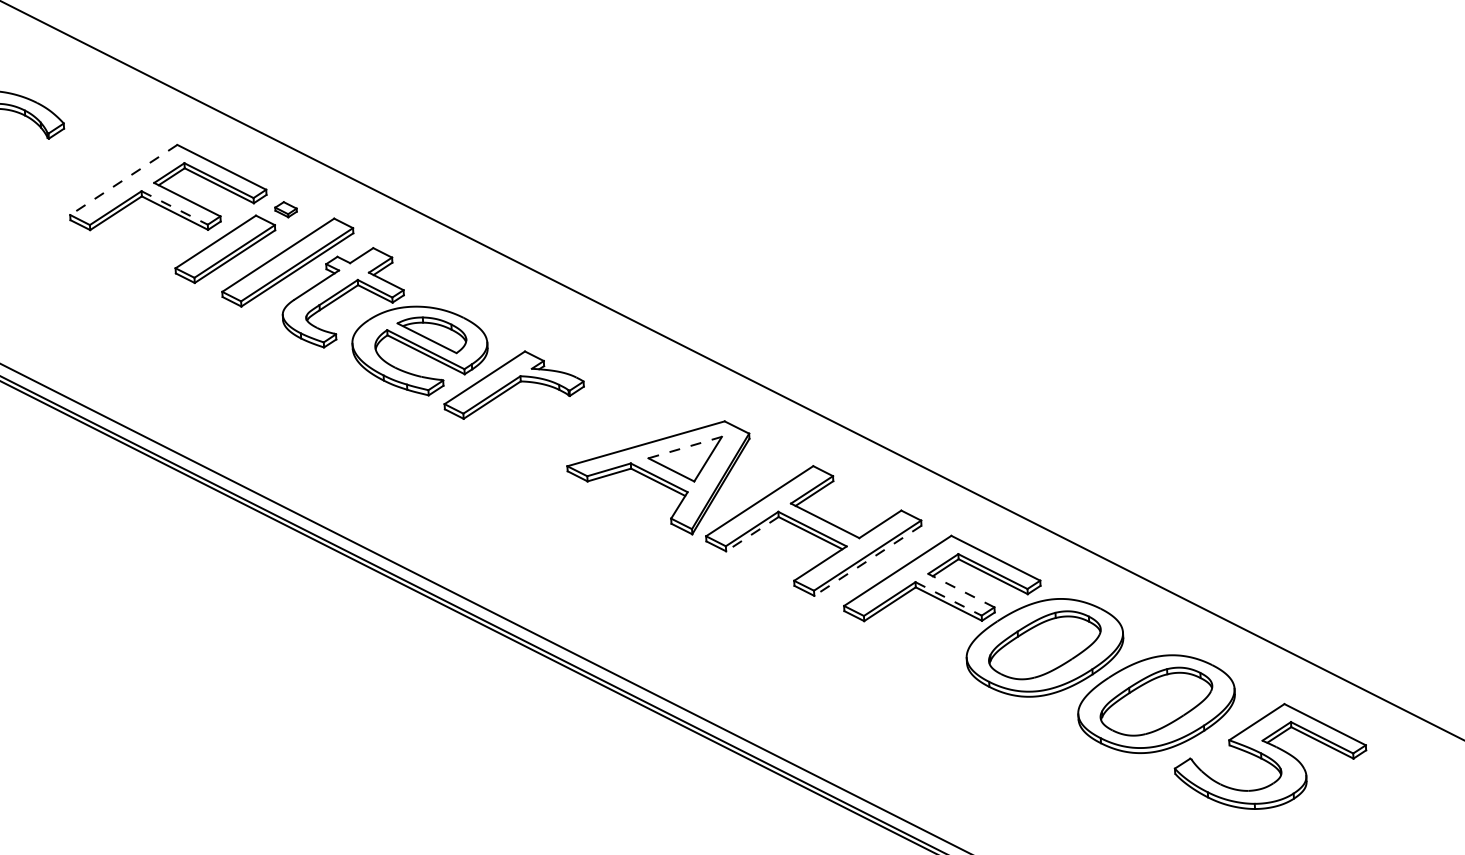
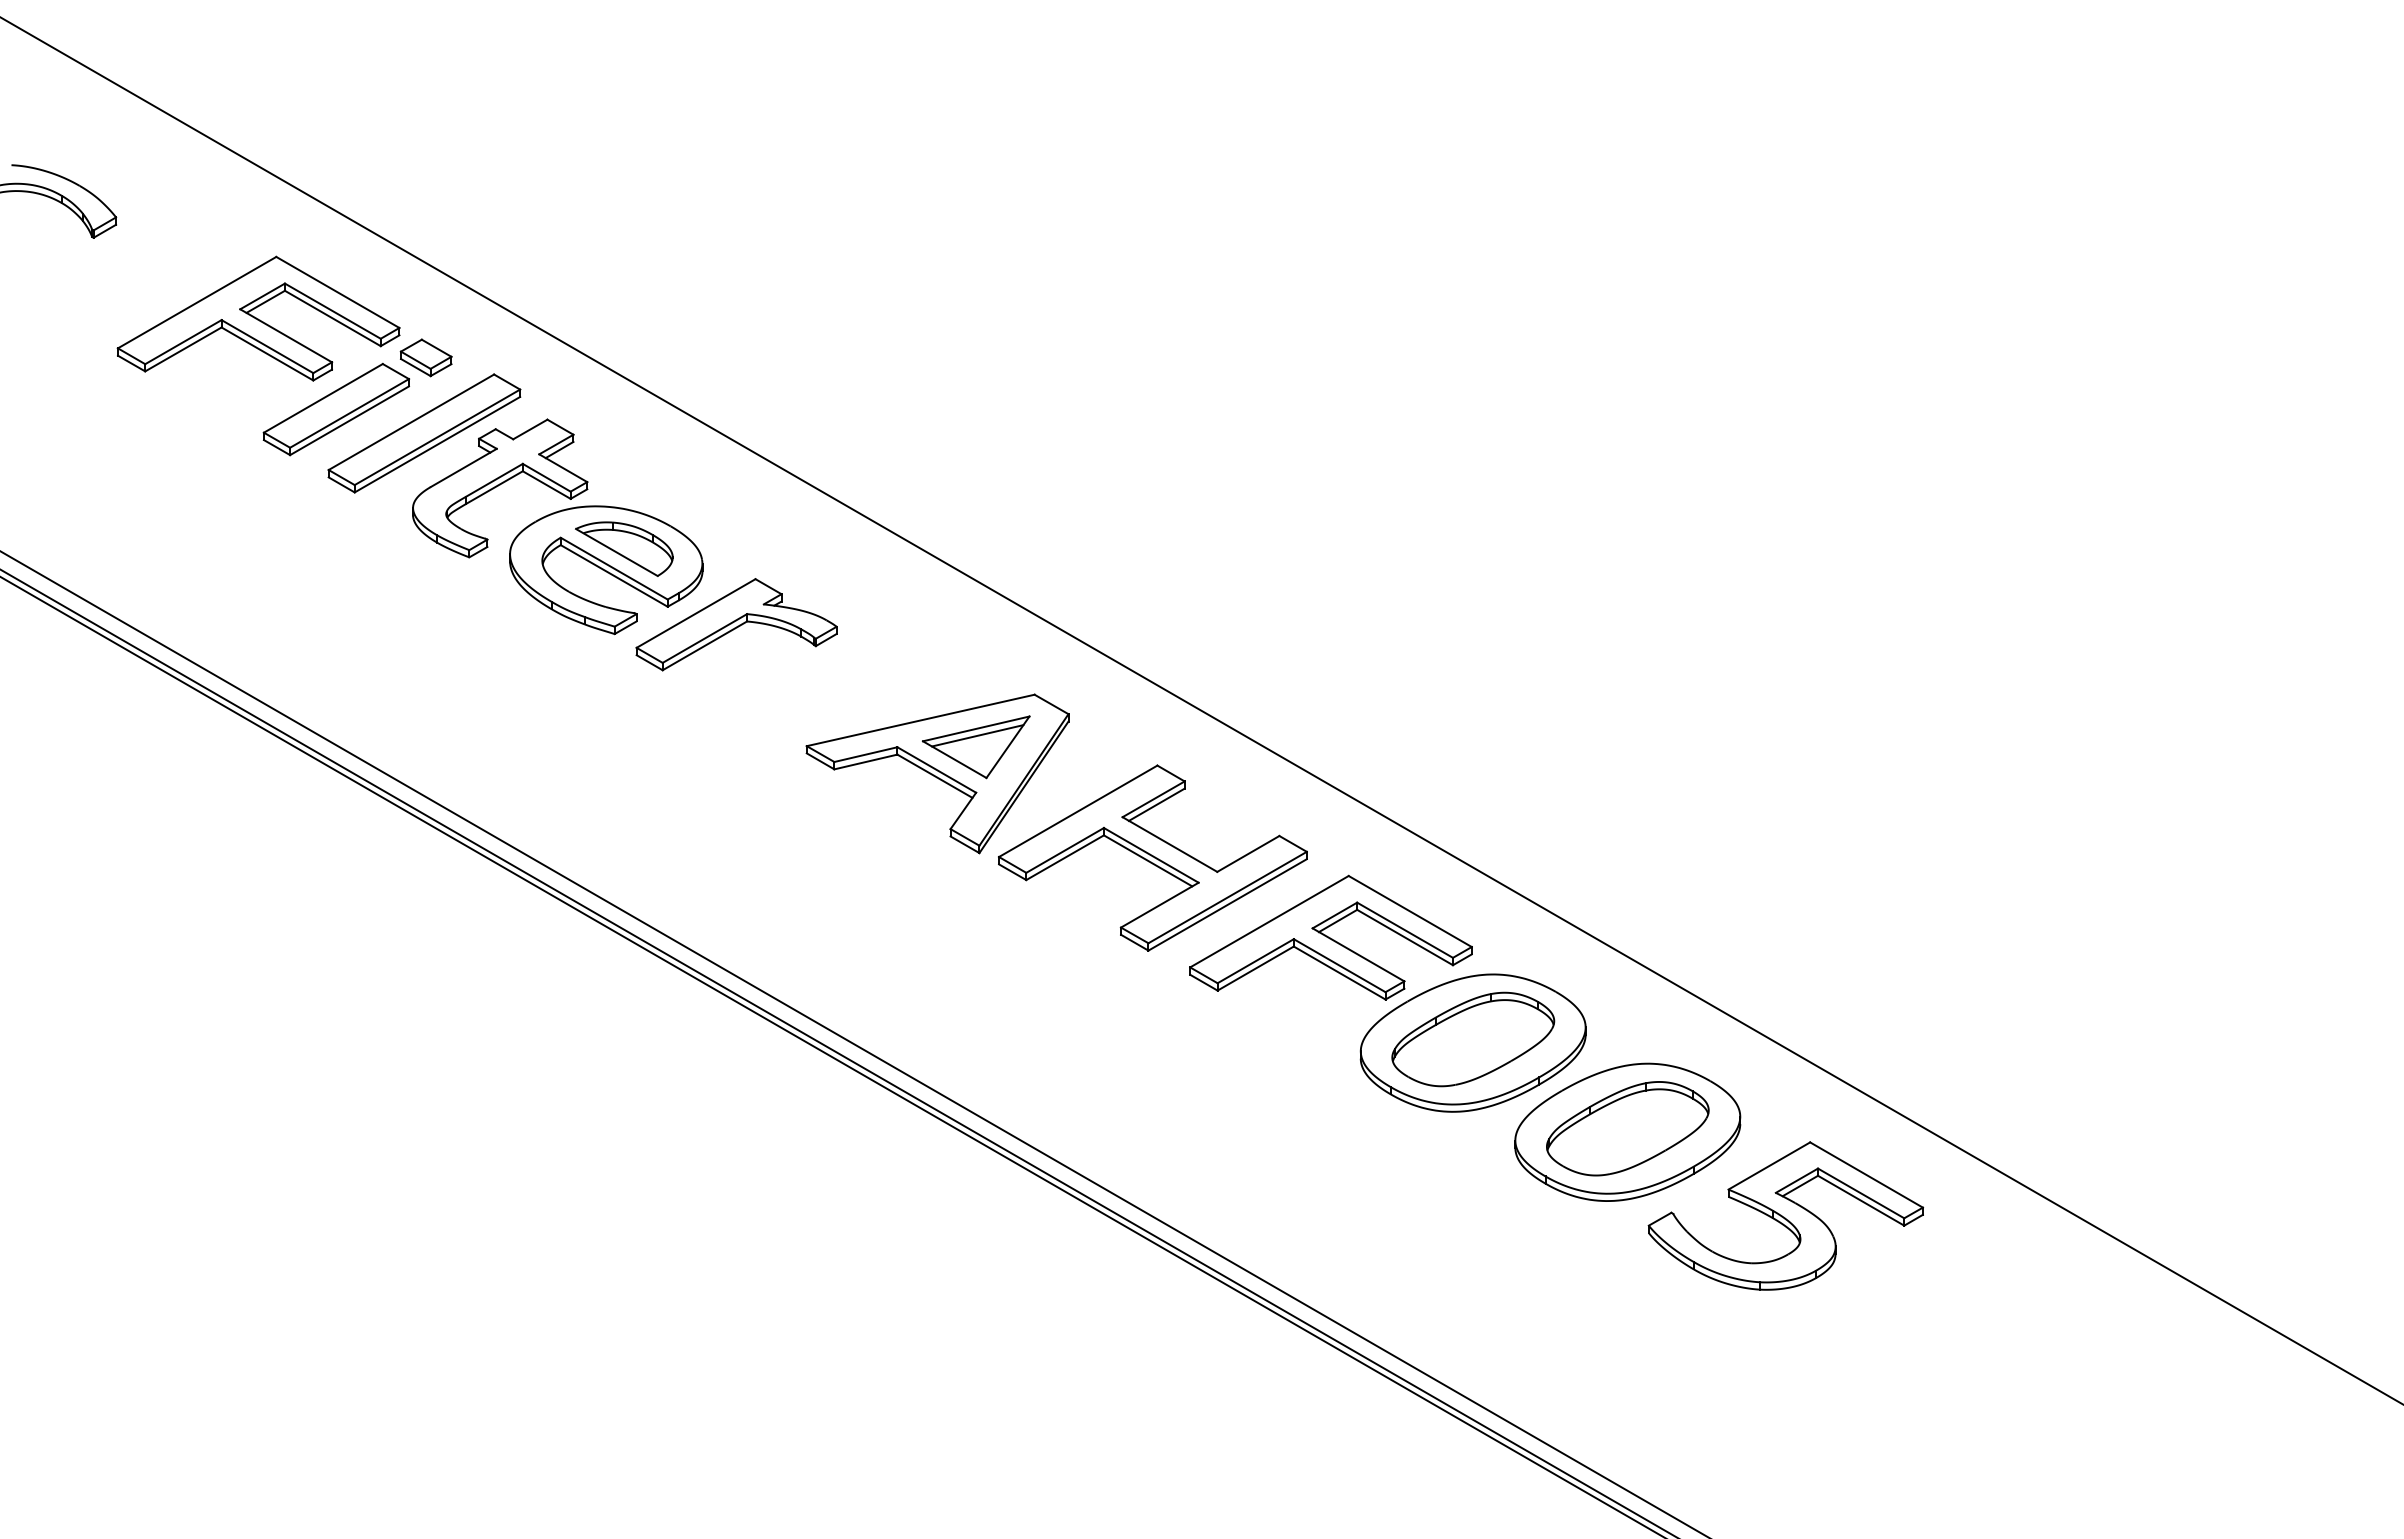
line: (123, 179) -> (196, 302), dashed -> solid
line: (174, 207) -> (267, 346), dashed -> solid
part: (285, 209) -> (425, 357), size x1.67
line: (685, 447) -> (976, 728), dashed -> solid
line: (686, 452) -> (977, 735), added
line: (752, 533) -> (1065, 857), dashed -> solid
line: (867, 561) -> (1227, 905), dashed -> solid
line: (961, 590) -> (1358, 954), dashed -> solid
line: (948, 598) -> (1339, 965), dashed -> solid

